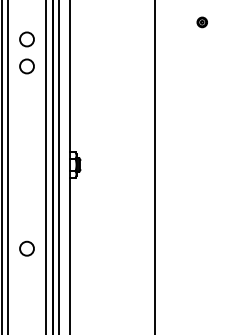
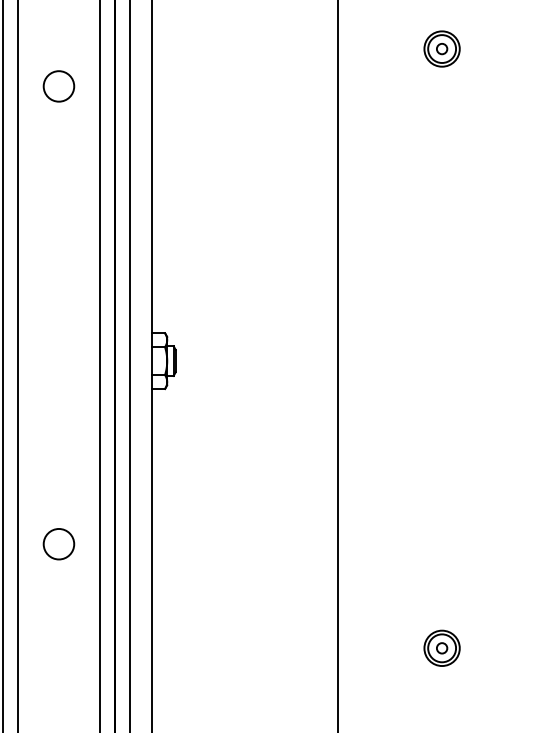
part: (202, 22) -> (442, 49), size x1.67
circle: (26, 66) -> (57, 145), removed
part: (202, 296) -> (442, 648), added

